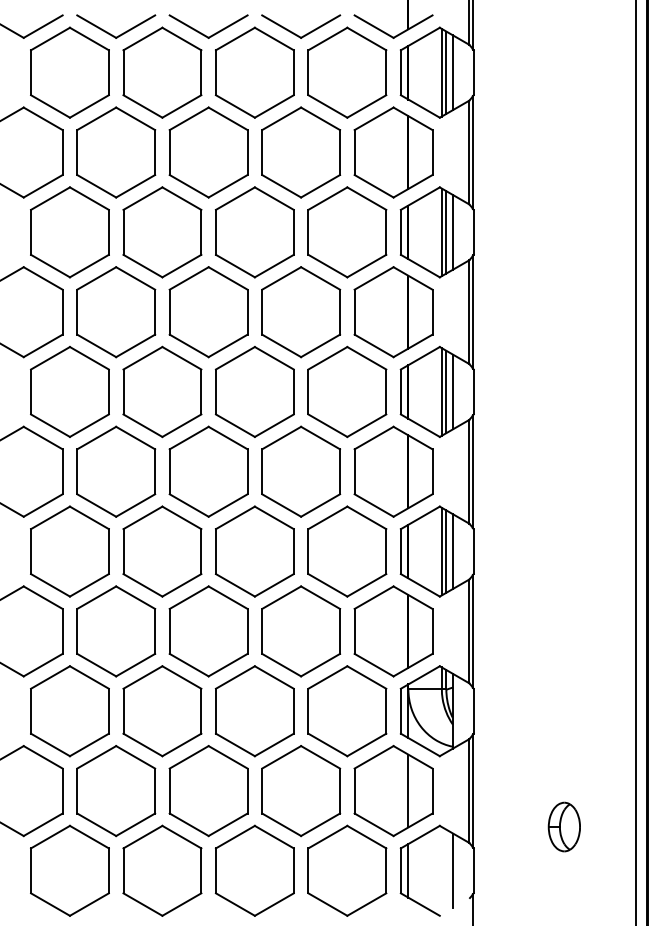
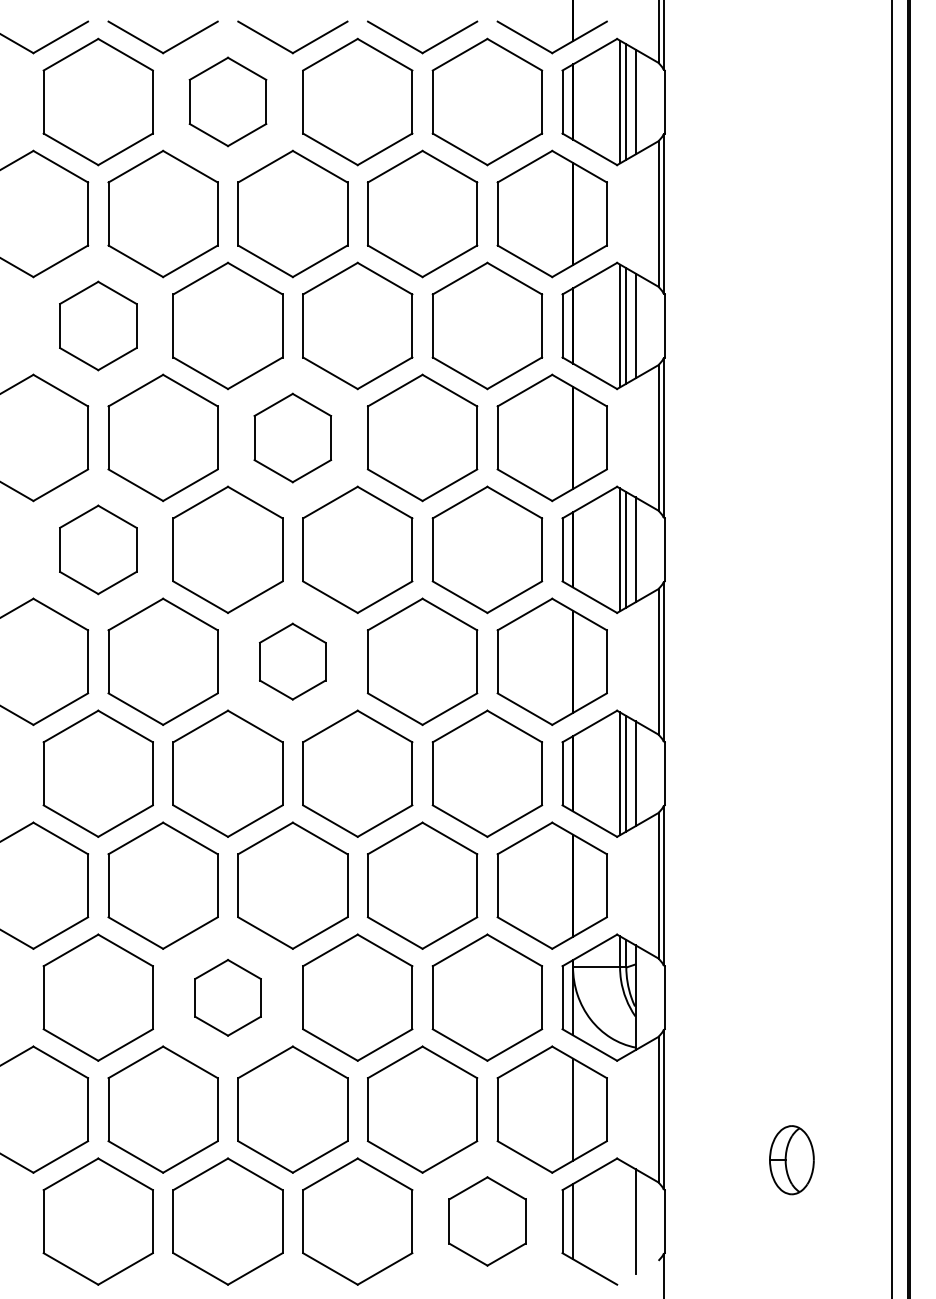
part: (162, 72) -> (228, 101), size x0.7
part: (69, 232) -> (97, 326), size x0.7
part: (208, 312) -> (292, 438), size x0.7
part: (69, 391) -> (97, 549), size x0.7
part: (208, 471) -> (292, 661), size x0.6
part: (162, 711) -> (228, 998), size x0.6
part: (347, 870) -> (487, 1221), size x0.7

